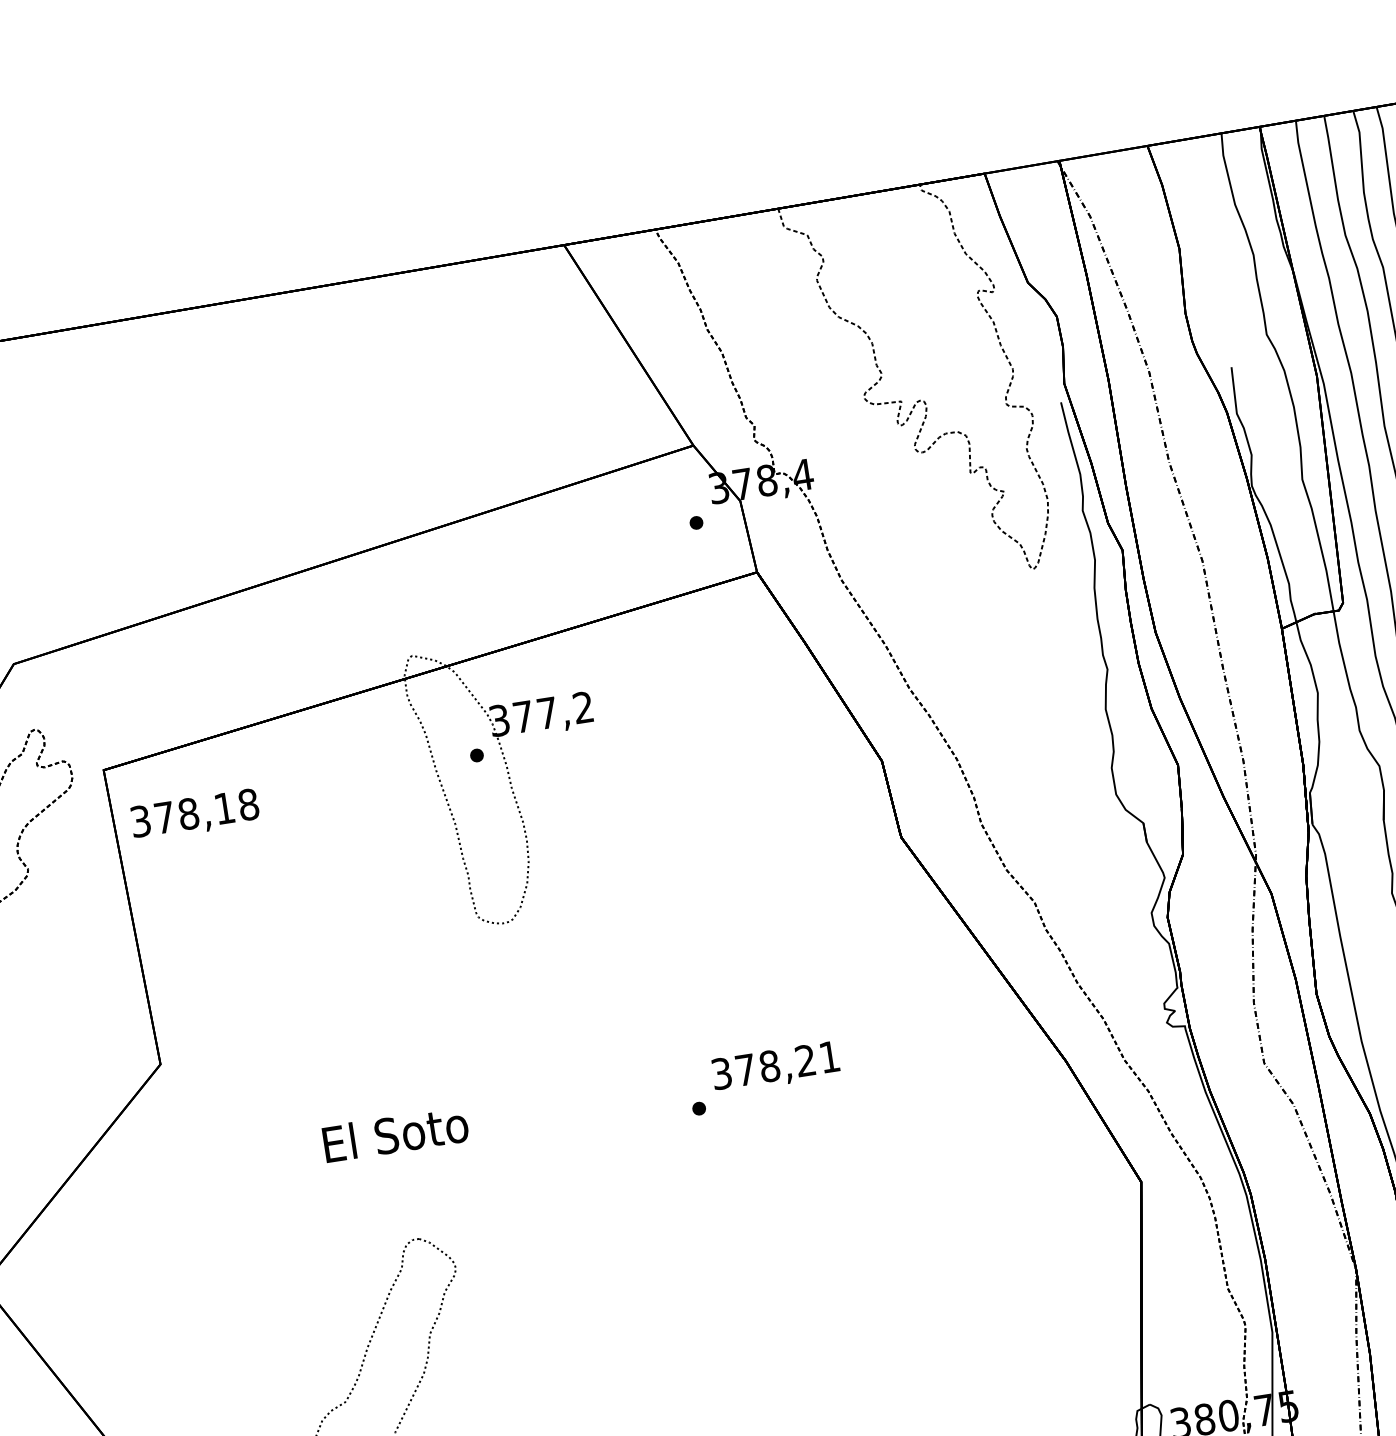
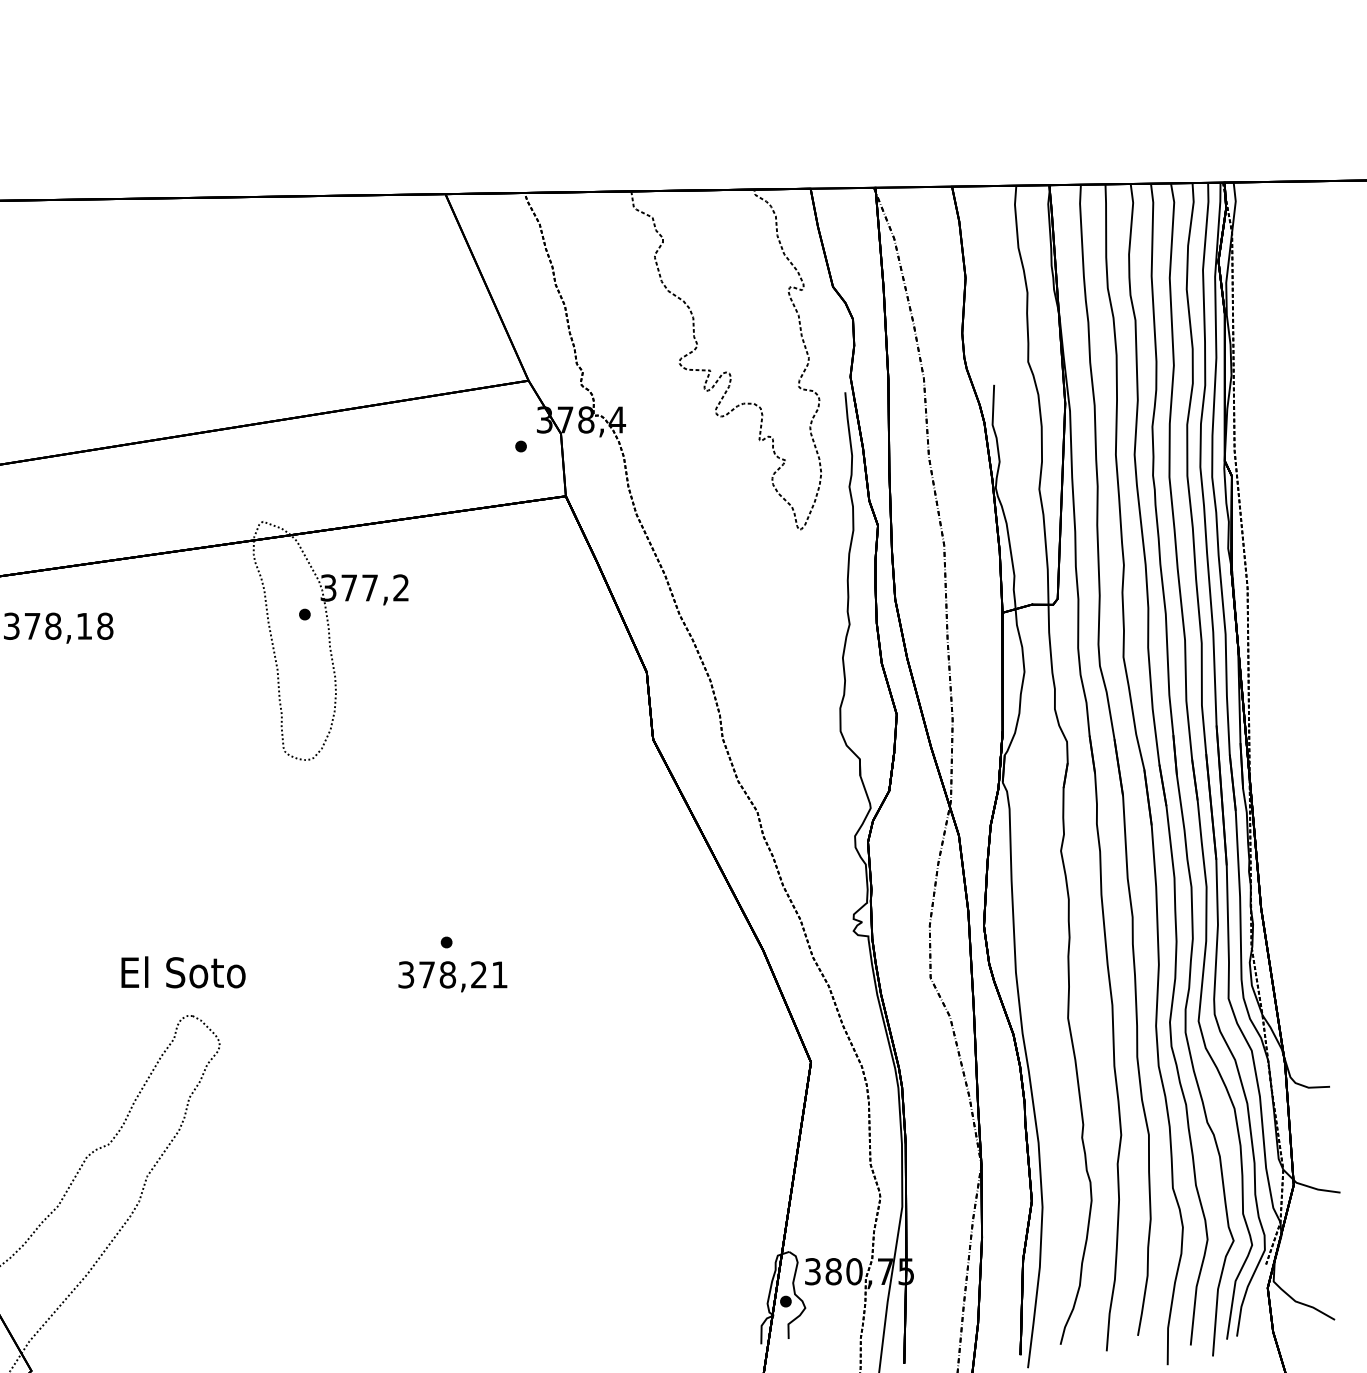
text: (775, 1067) -> (452, 976), moved
text: (395, 1134) -> (183, 972), moved

